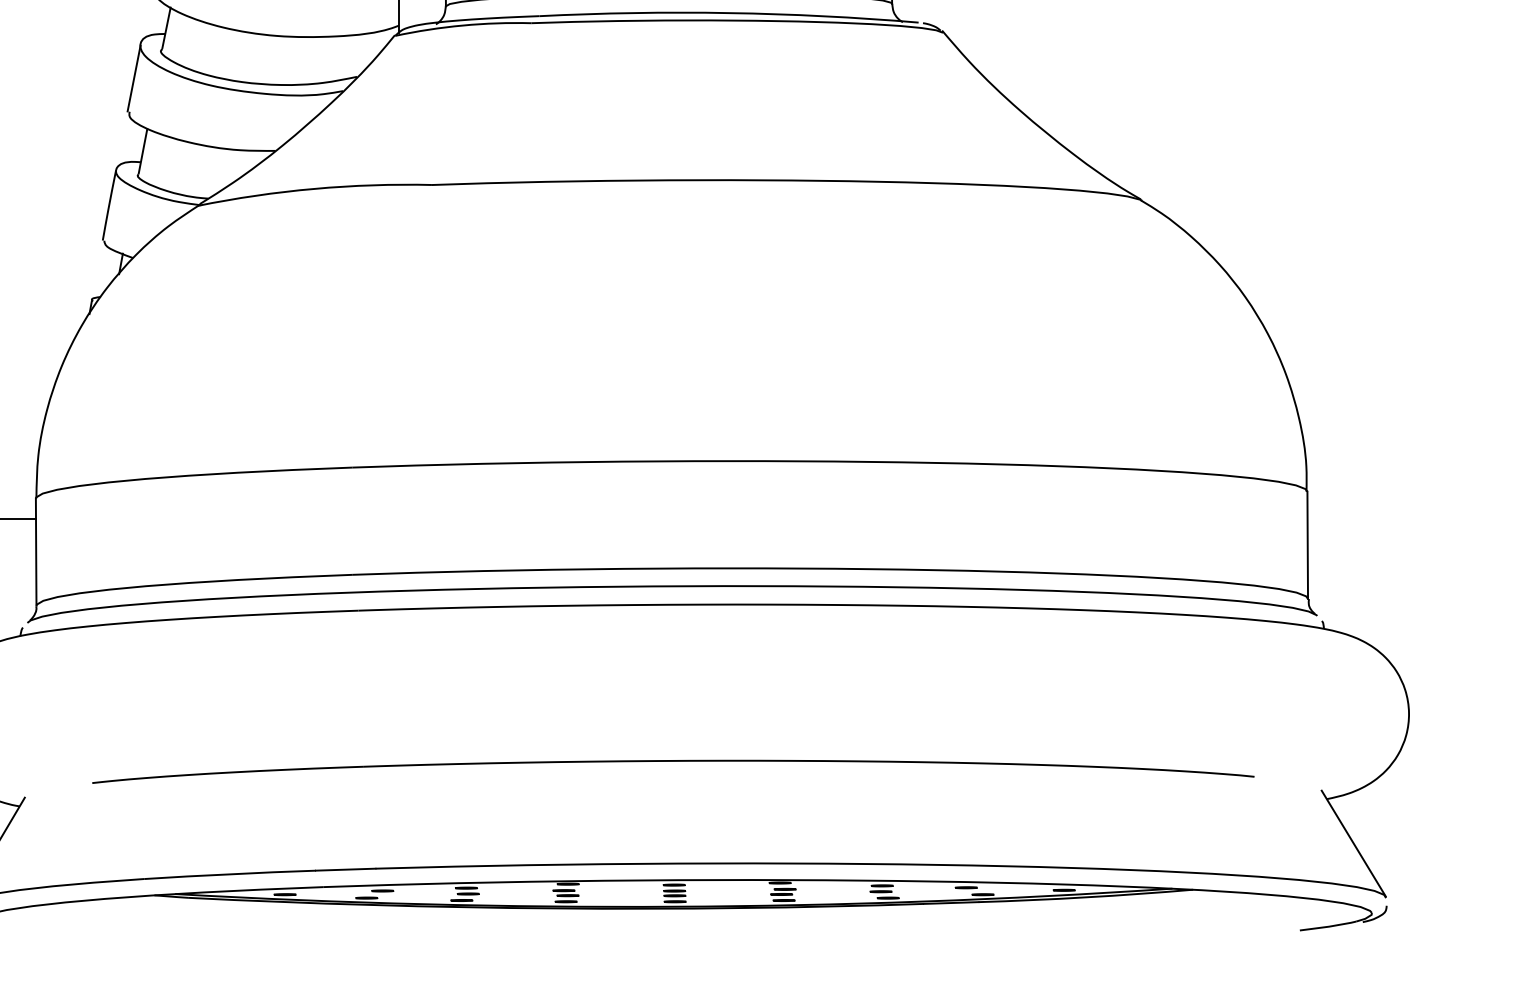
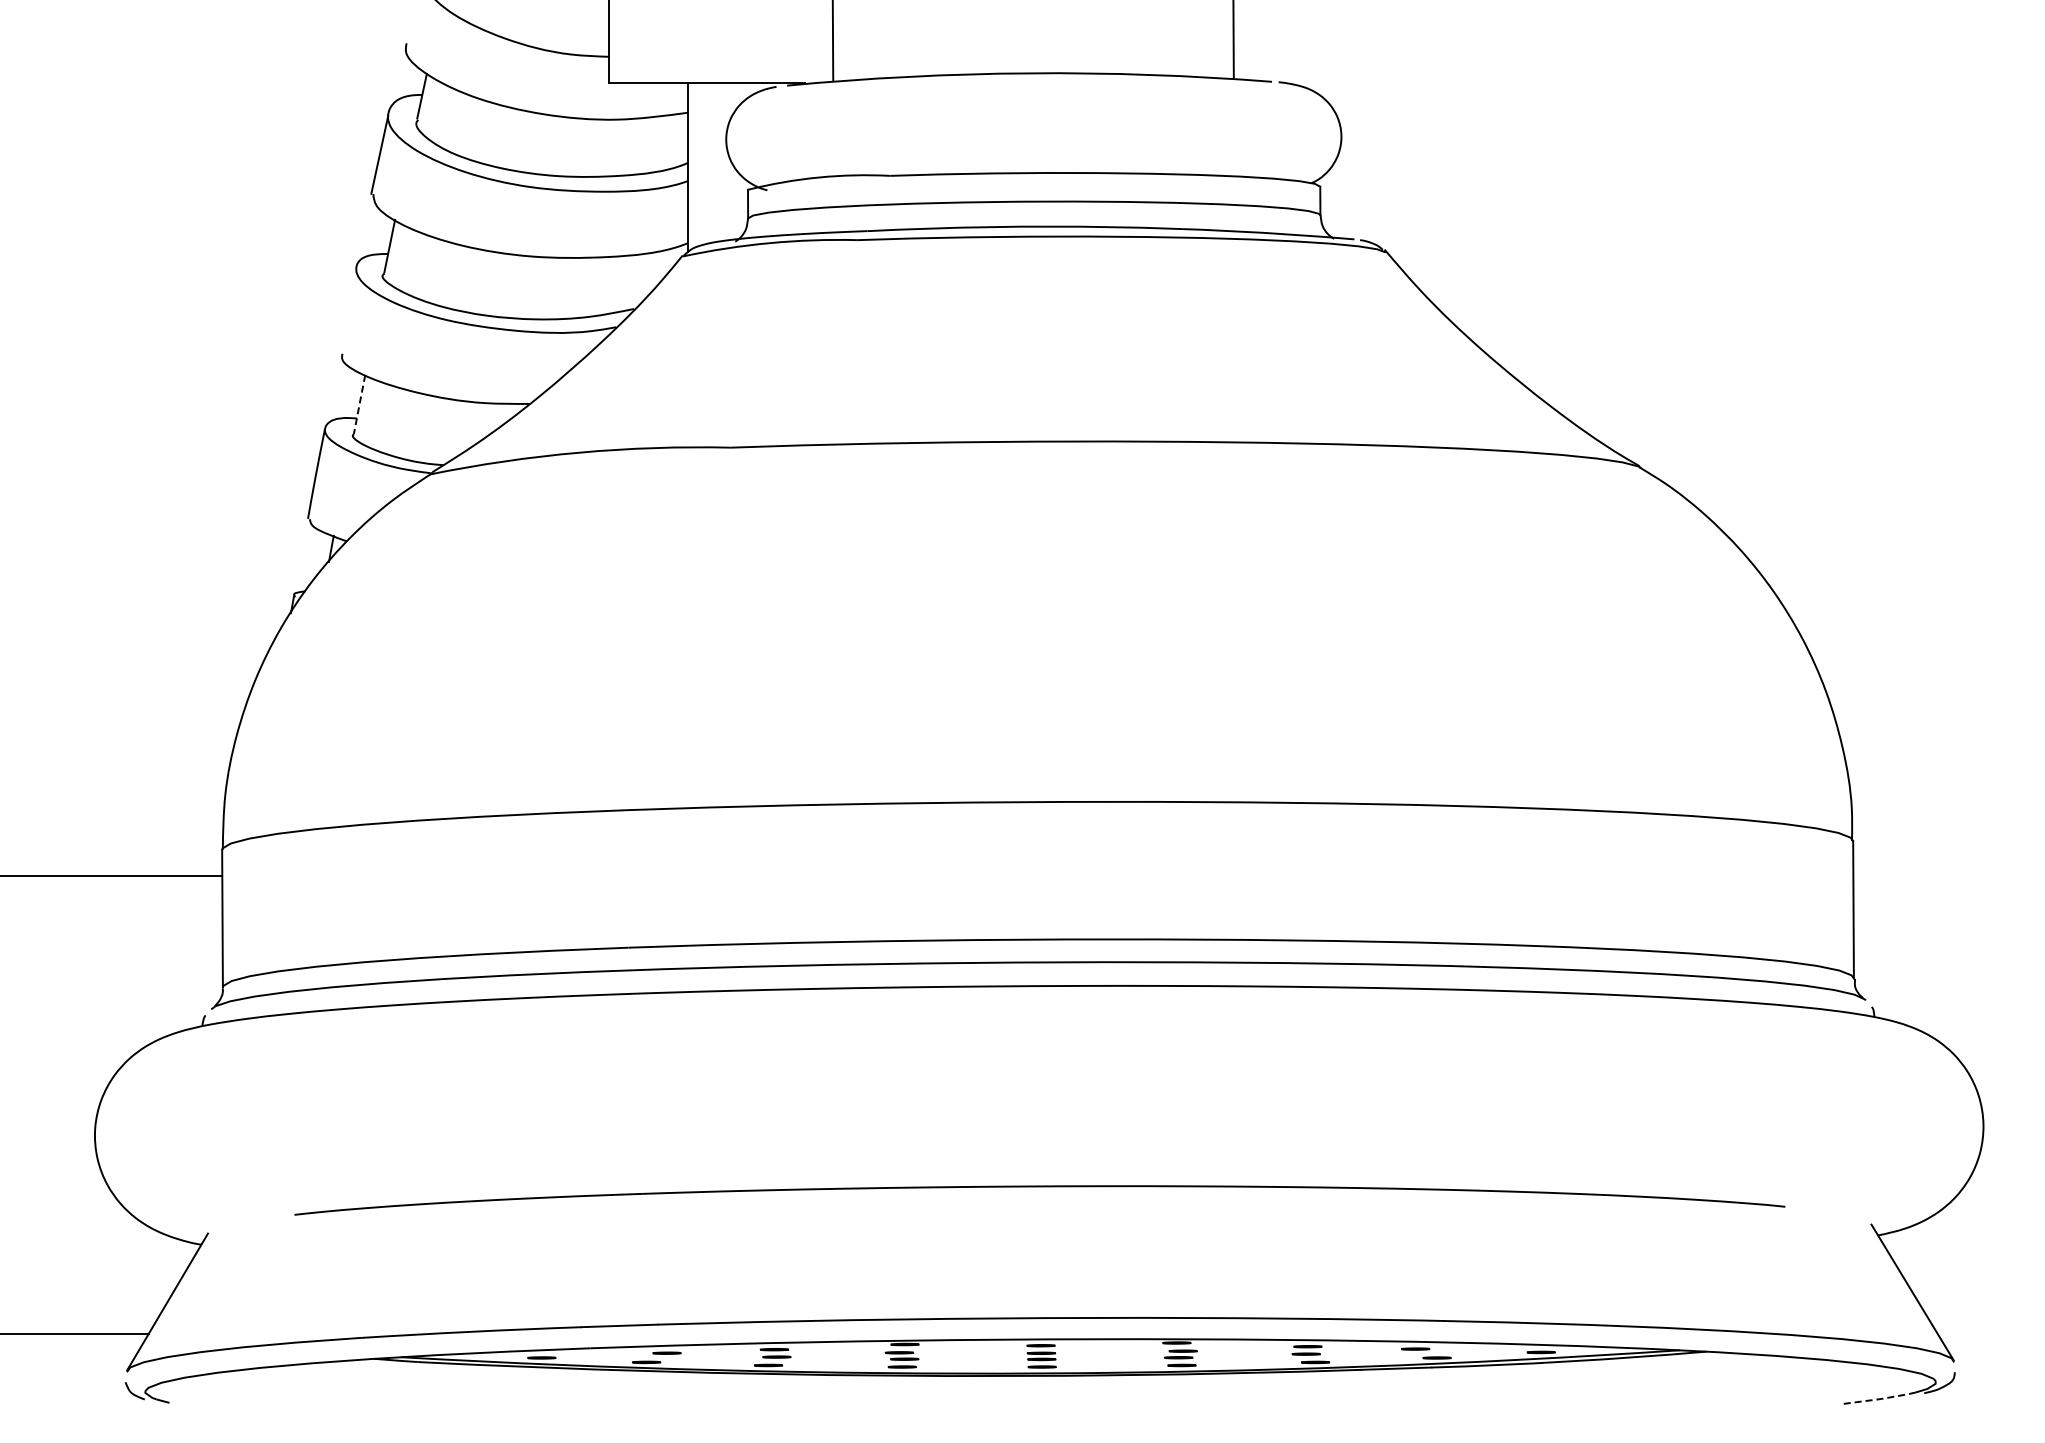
line: (133, 78) -> (347, 311), removed
line: (142, 150) -> (359, 403), solid -> dashed
line: (1329, 927) -> (1881, 1399), solid -> dashed

